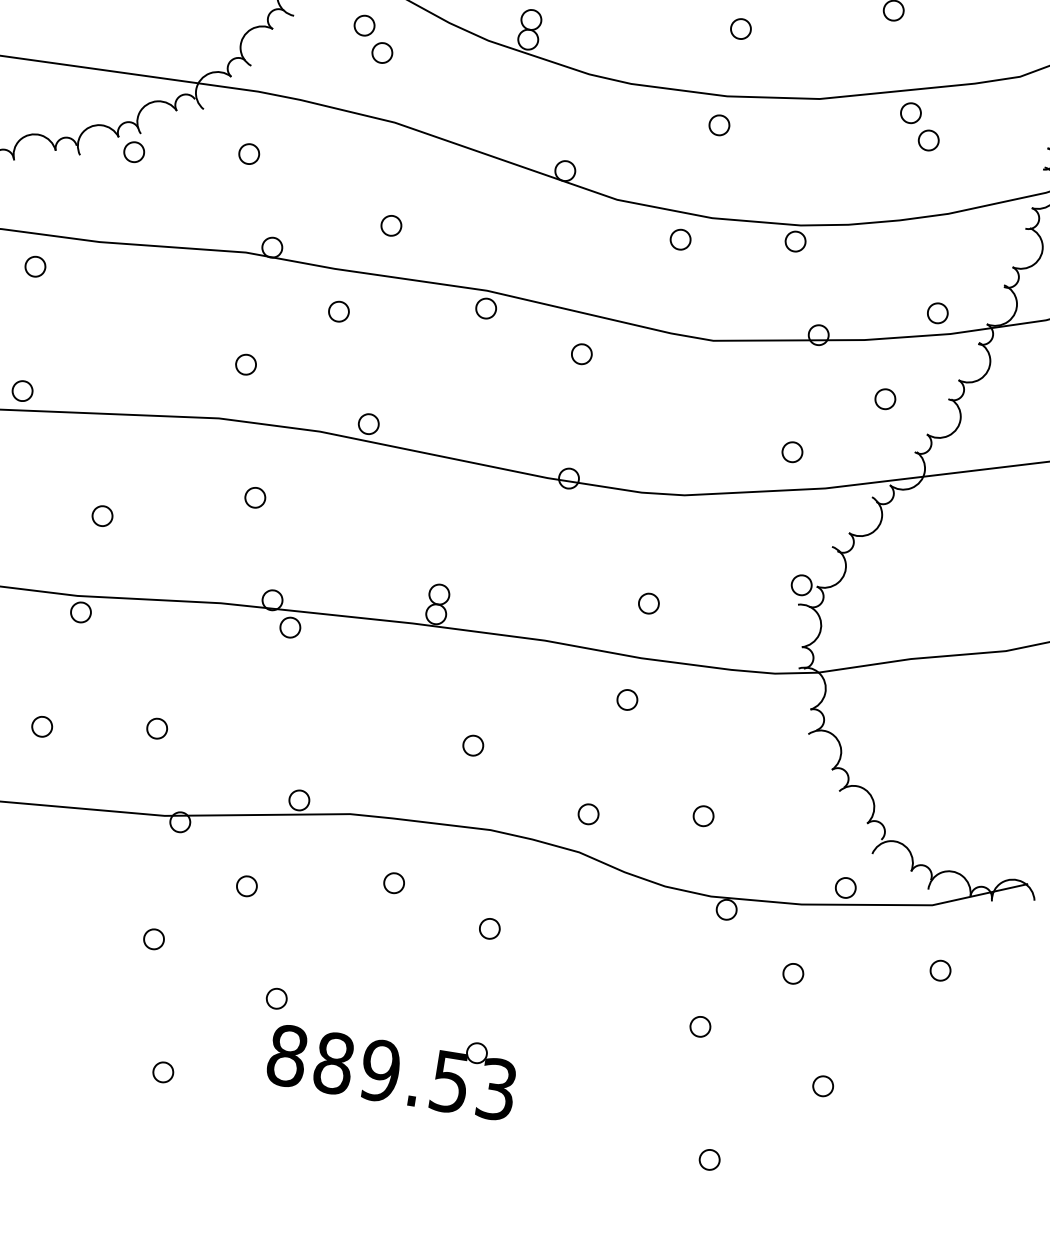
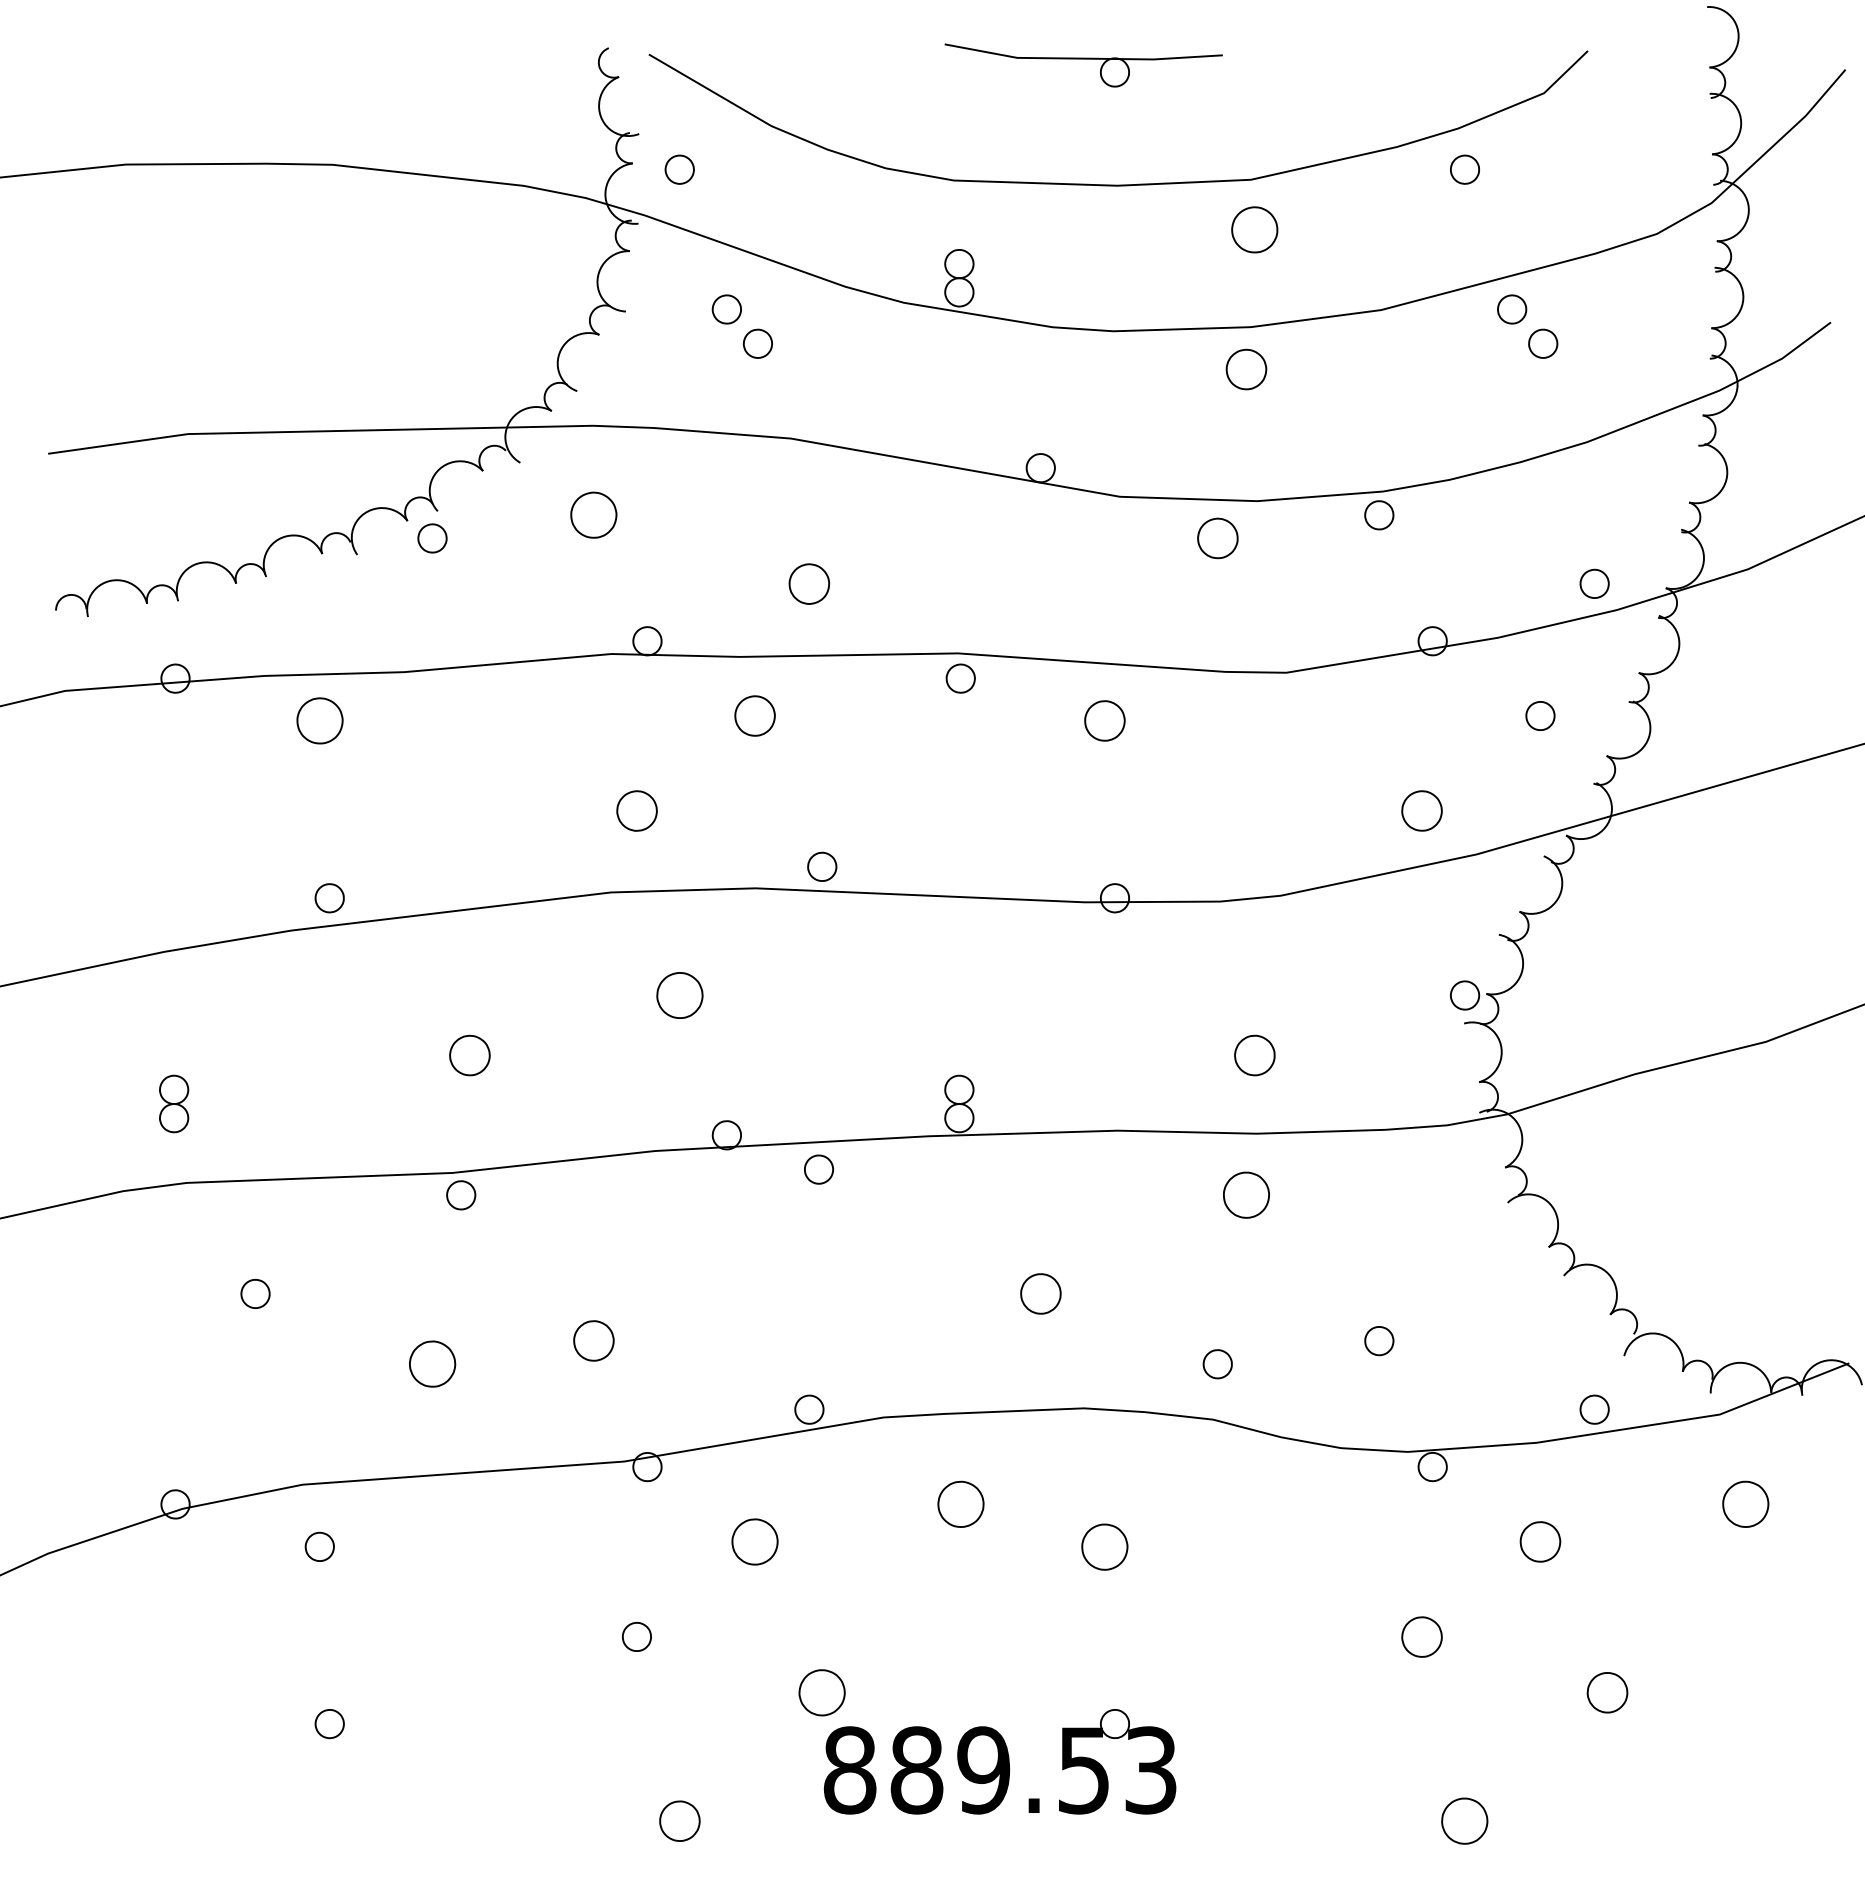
part: (741, 28) -> (1255, 229), size x1.6
part: (719, 125) -> (1246, 369), size x1.4
part: (249, 154) -> (594, 515), size x1.6
part: (391, 225) -> (809, 583), size x1.4
part: (680, 239) -> (1217, 538), size x1.4
part: (35, 266) -> (319, 721), size x1.6
part: (339, 311) -> (755, 715), size x1.4
part: (582, 354) -> (1105, 721), size x1.4
part: (245, 364) -> (636, 811), size x1.4
part: (792, 452) -> (1422, 811), size x1.4
part: (255, 497) -> (679, 995), size x1.6
part: (102, 516) -> (469, 1055), size x1.4
part: (649, 603) -> (1255, 1055), size x1.4
part: (290, 627) -> (819, 1169), moved
part: (627, 700) -> (1246, 1195), size x1.6
part: (42, 726) -> (432, 1364), size x1.6
part: (157, 729) -> (594, 1341), size x1.4
part: (473, 745) -> (1040, 1293), size x1.4
part: (393, 883) -> (960, 1504), size x1.6
part: (247, 886) -> (755, 1541), size x1.6
part: (490, 928) -> (1105, 1546), size x1.6
part: (940, 970) -> (1746, 1504), size x1.6
part: (793, 973) -> (1540, 1541), size x1.4
part: (276, 998) -> (822, 1692), size x1.6
part: (700, 1026) -> (1422, 1636), size x1.4
part: (163, 1072) -> (679, 1821), size x1.4
part: (823, 1086) -> (1607, 1692), size x1.4
part: (710, 1160) -> (1465, 1821), size x1.6

